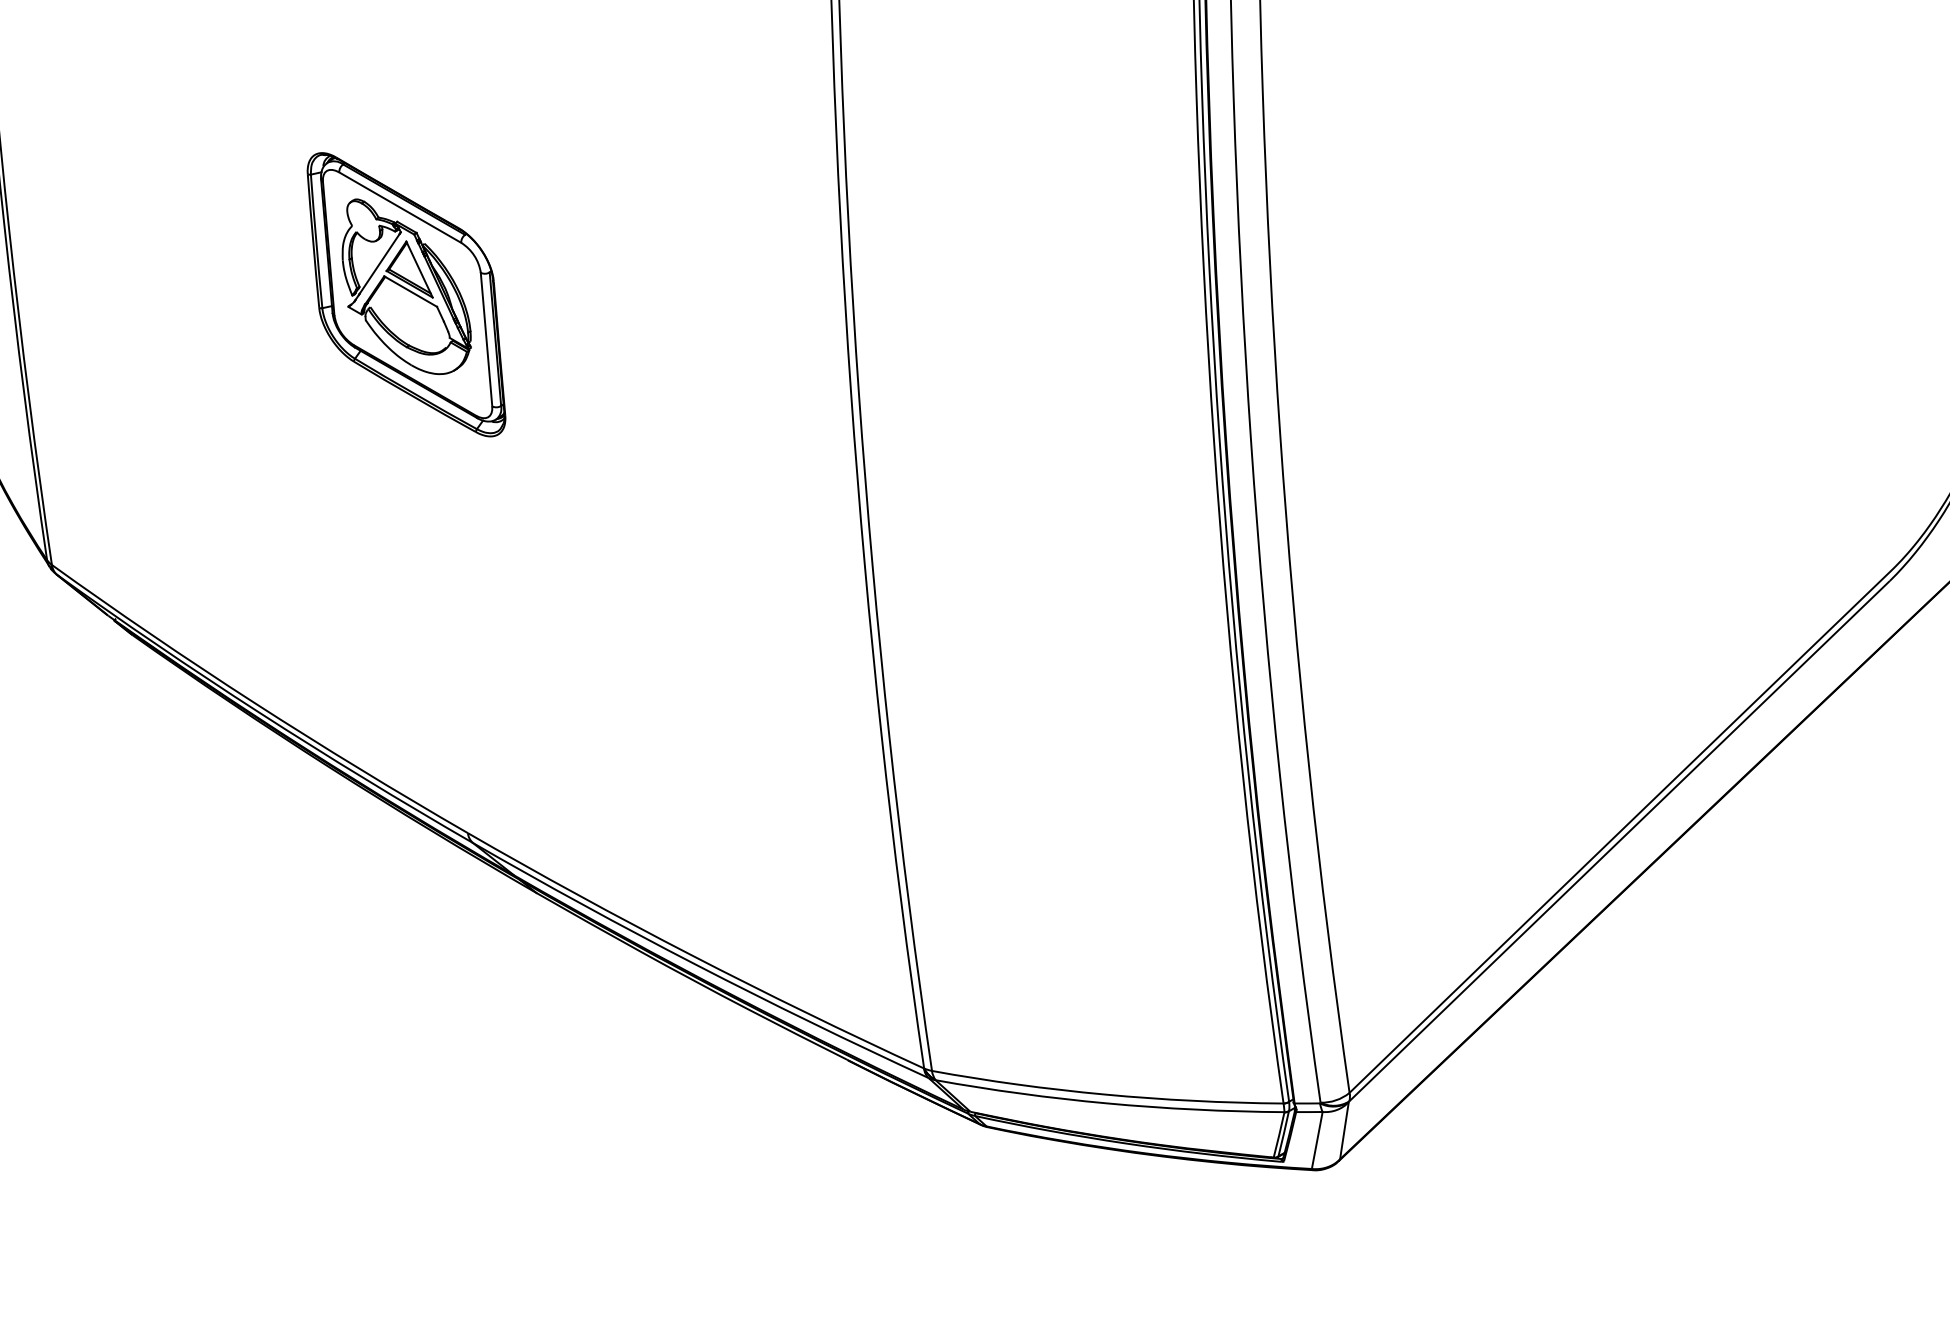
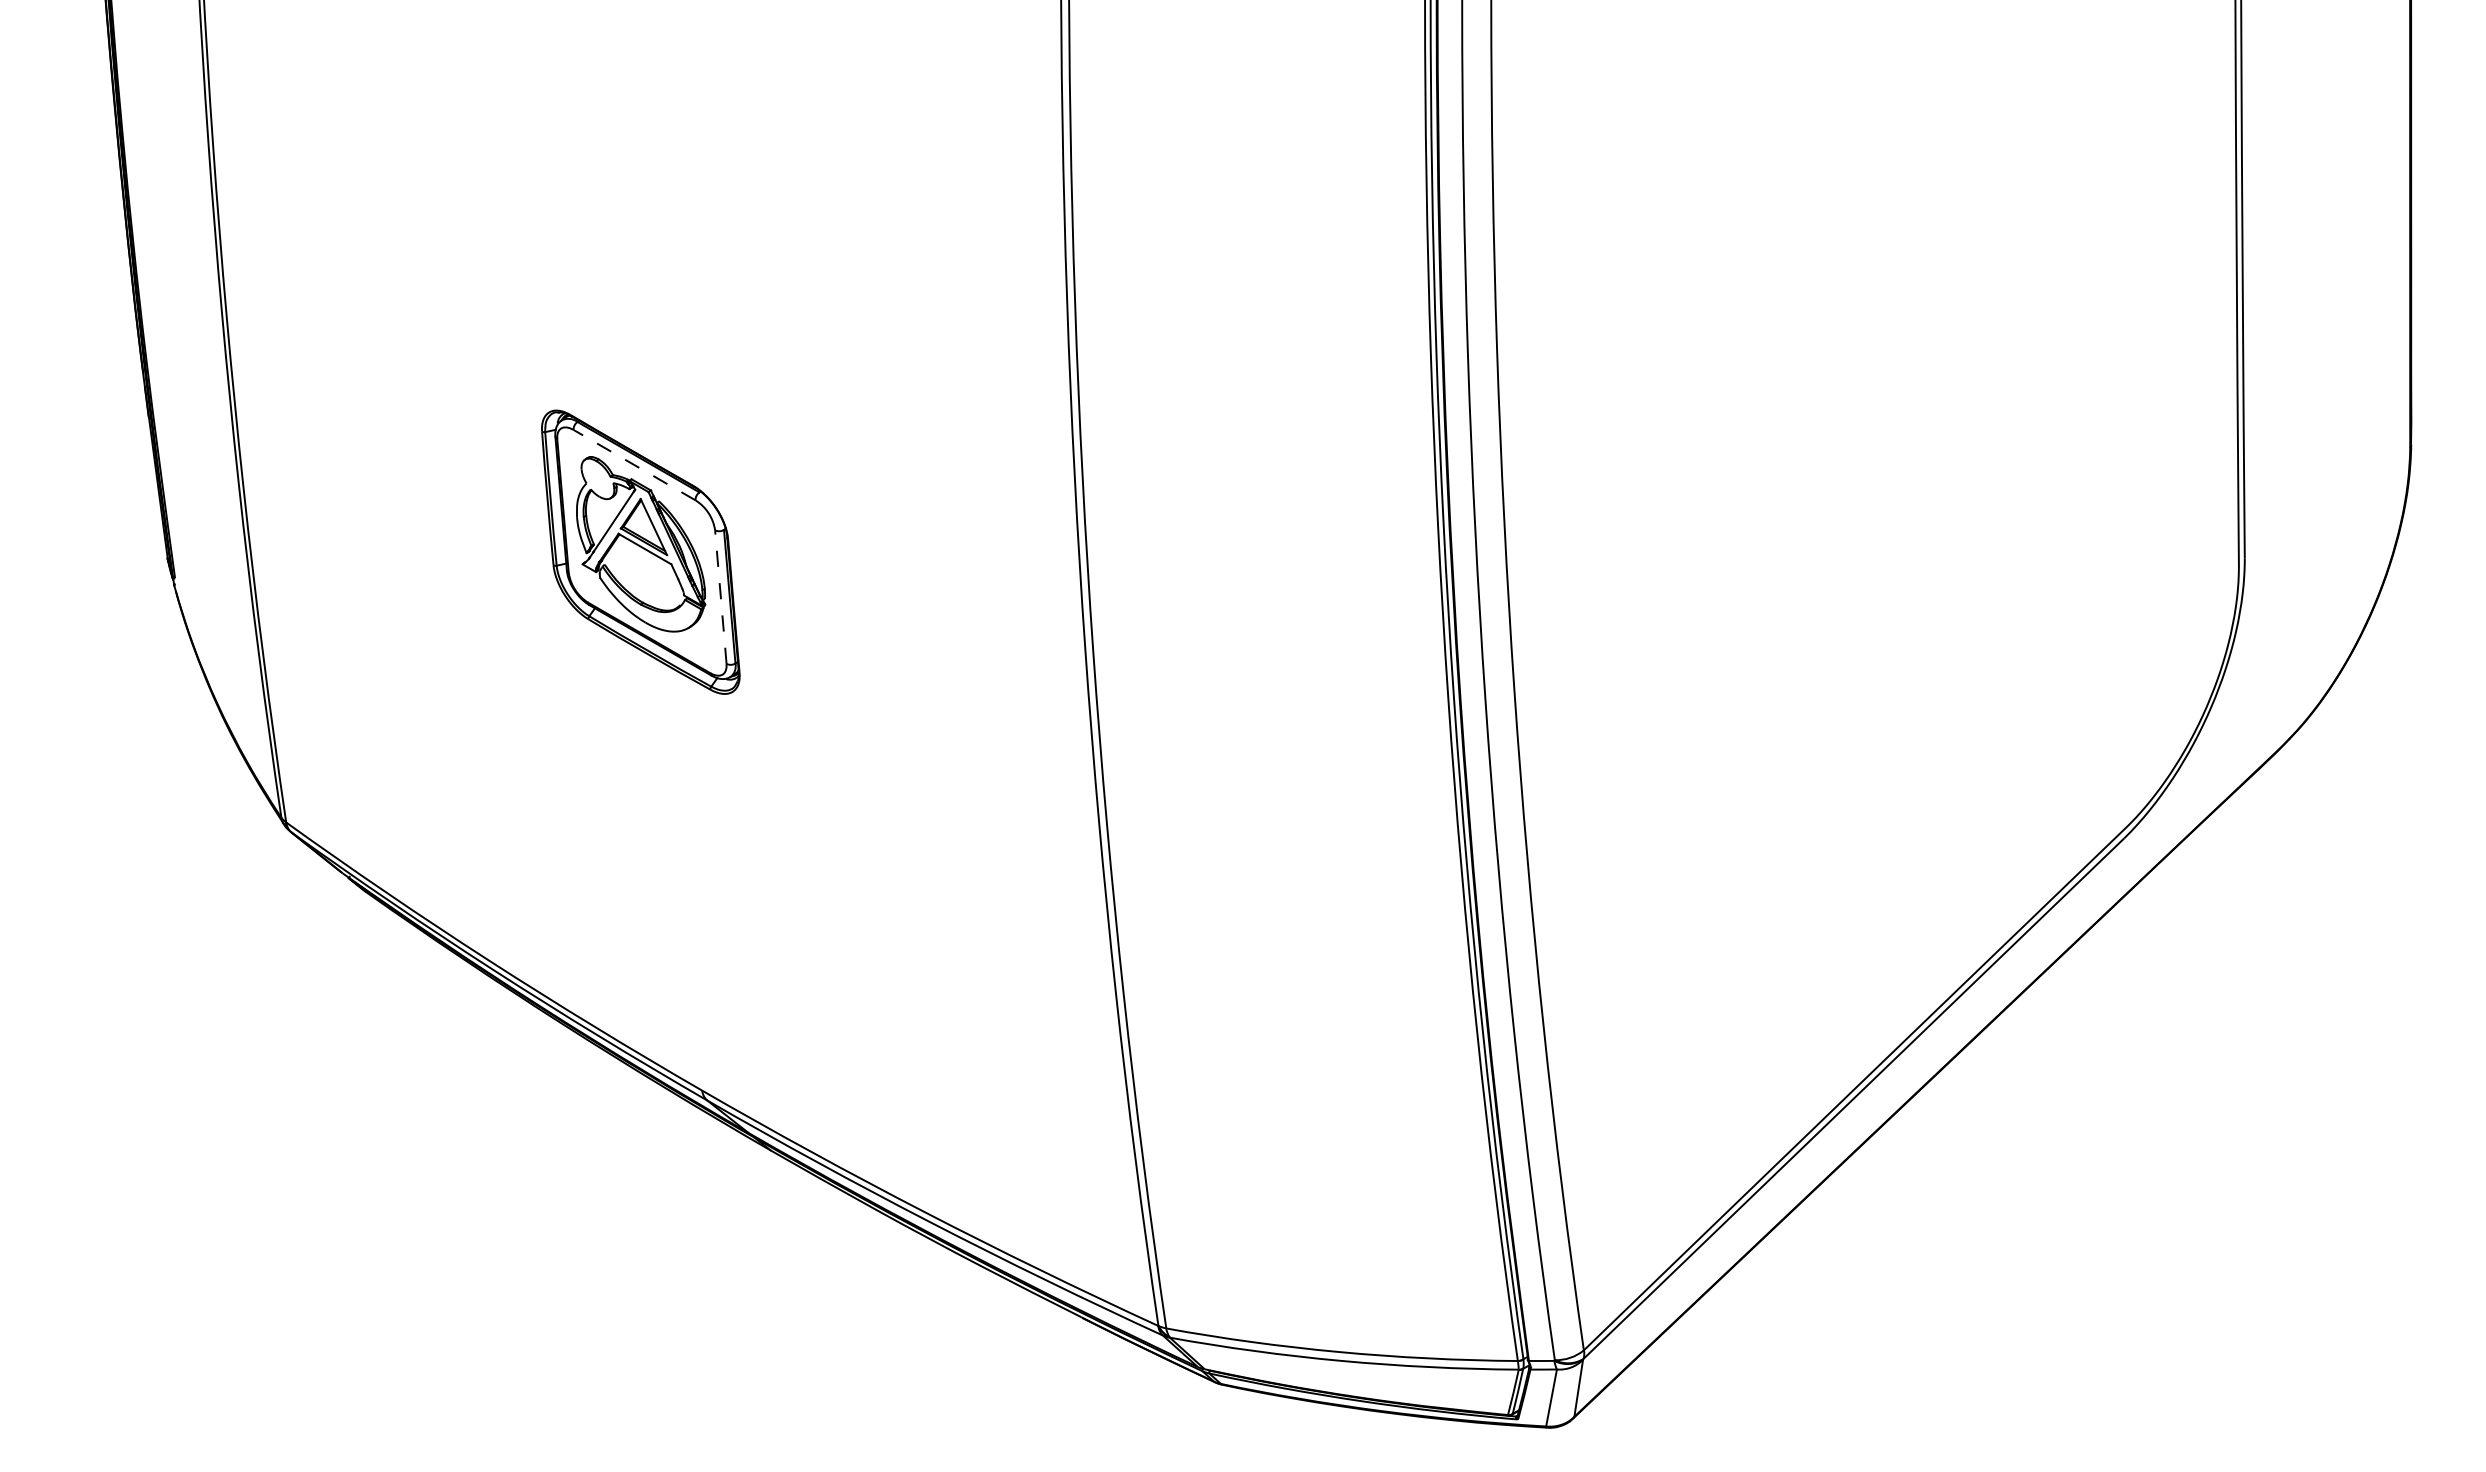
line: (400, 207) -> (634, 464), solid -> dashed
line: (486, 339) -> (720, 596), solid -> dashed

